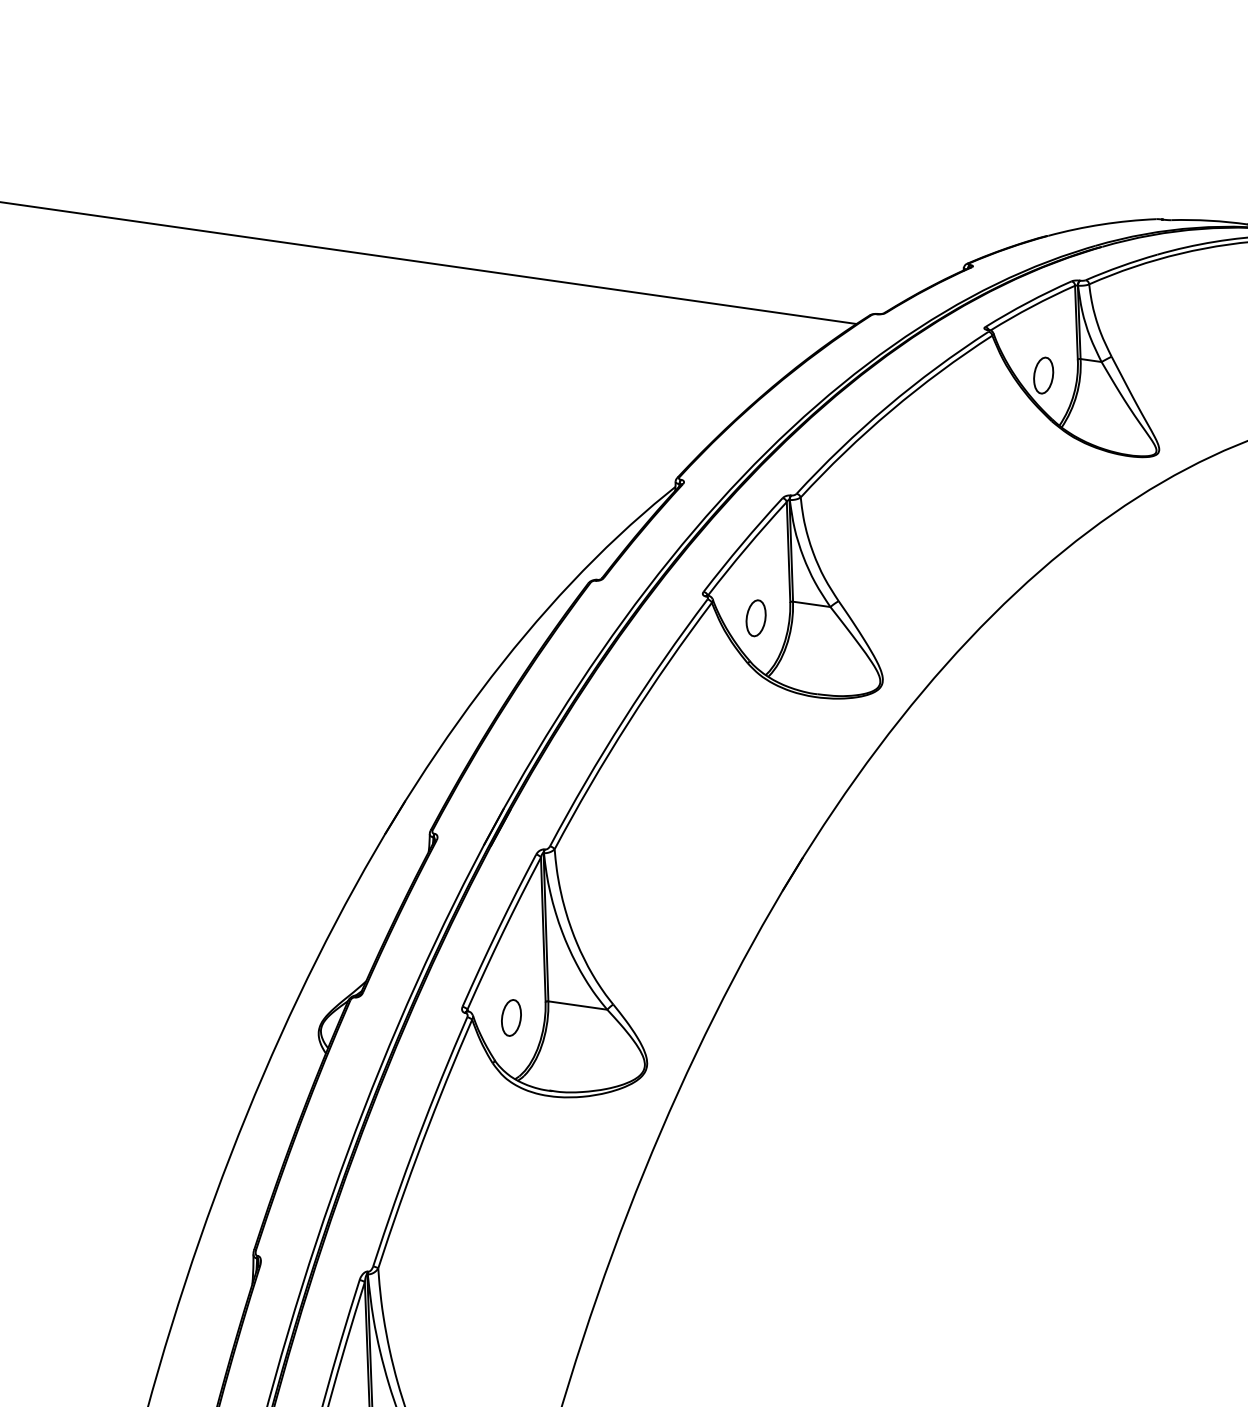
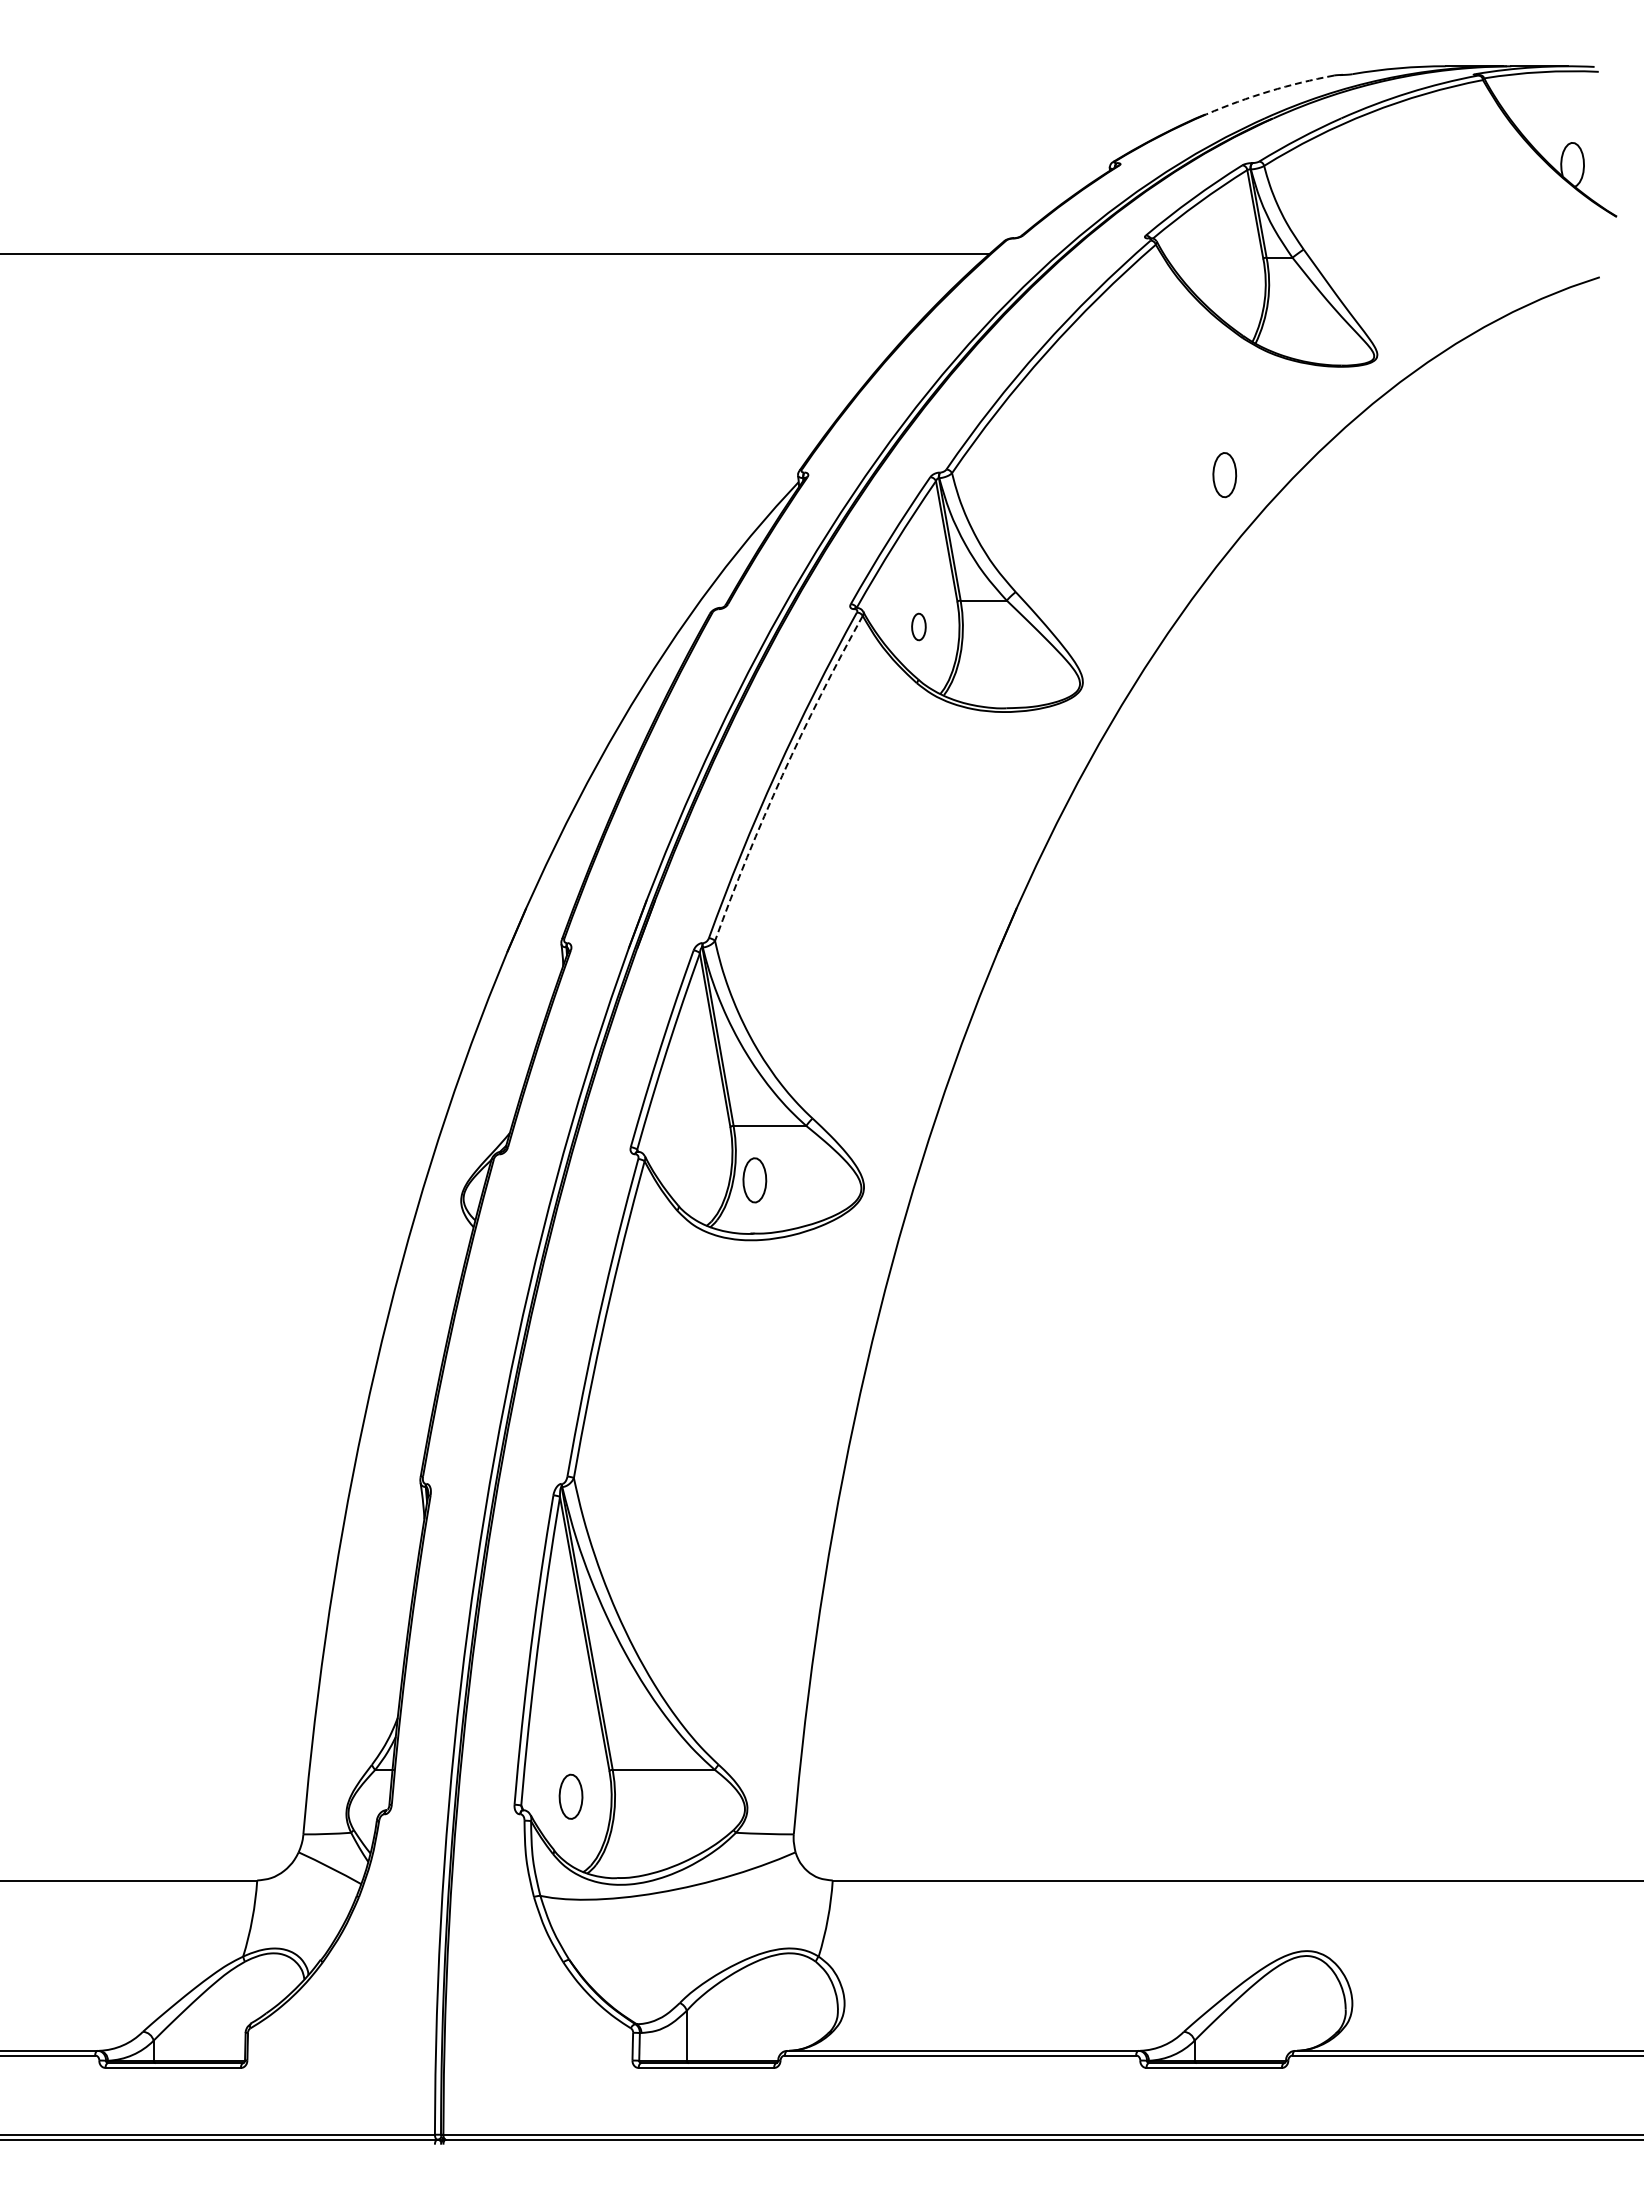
arc: (1102, 224) -> (1269, 91), solid -> dashed
part: (1043, 375) -> (1224, 475), moved
part: (755, 617) -> (918, 626), size x0.6
arc: (628, 722) -> (782, 775), solid -> dashed
part: (511, 1018) -> (754, 1180), moved

